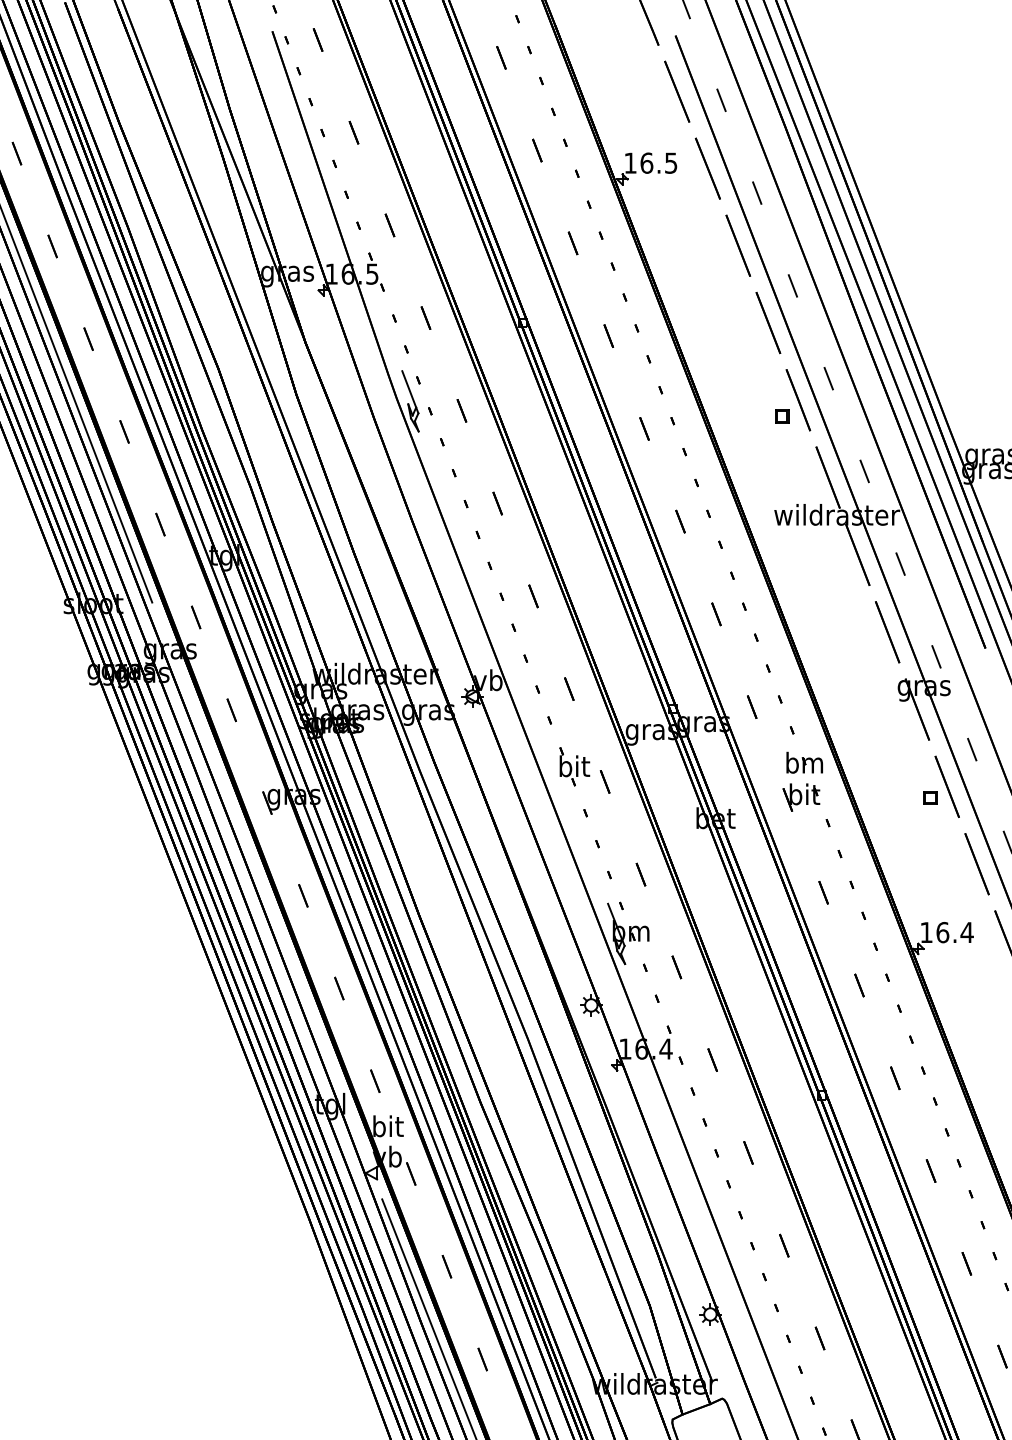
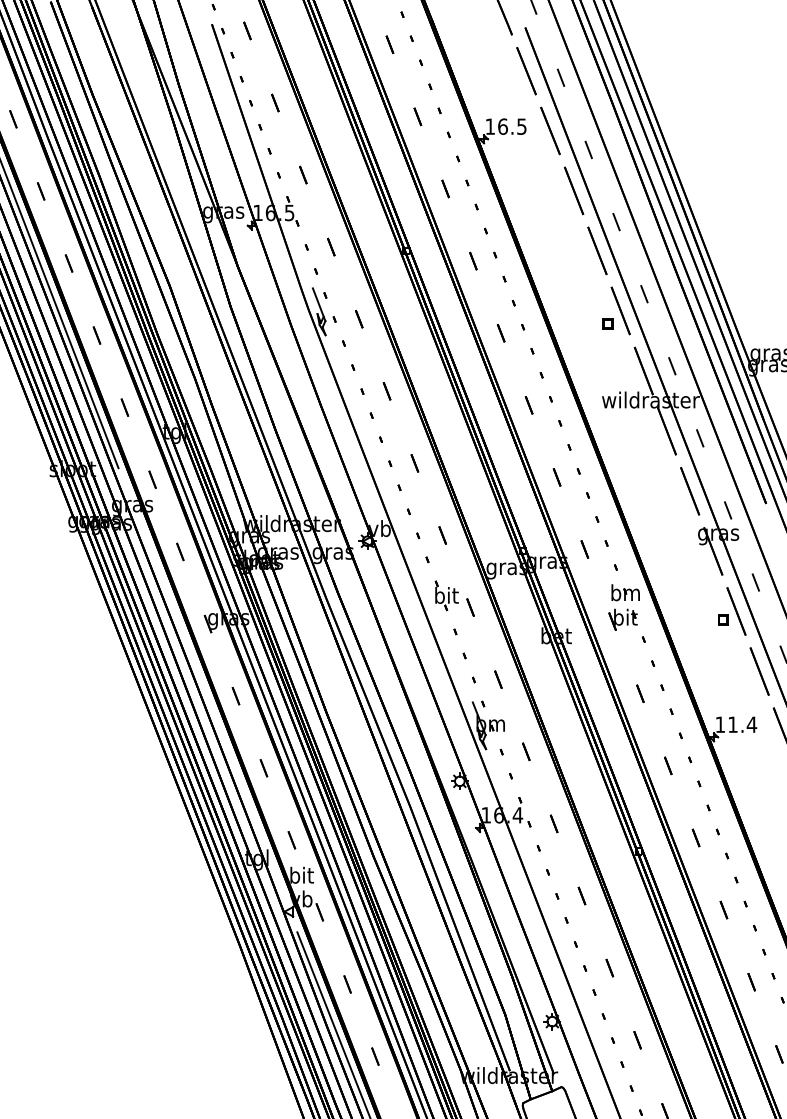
text: (942, 932) -> (732, 724), 16.4 -> 11.4

